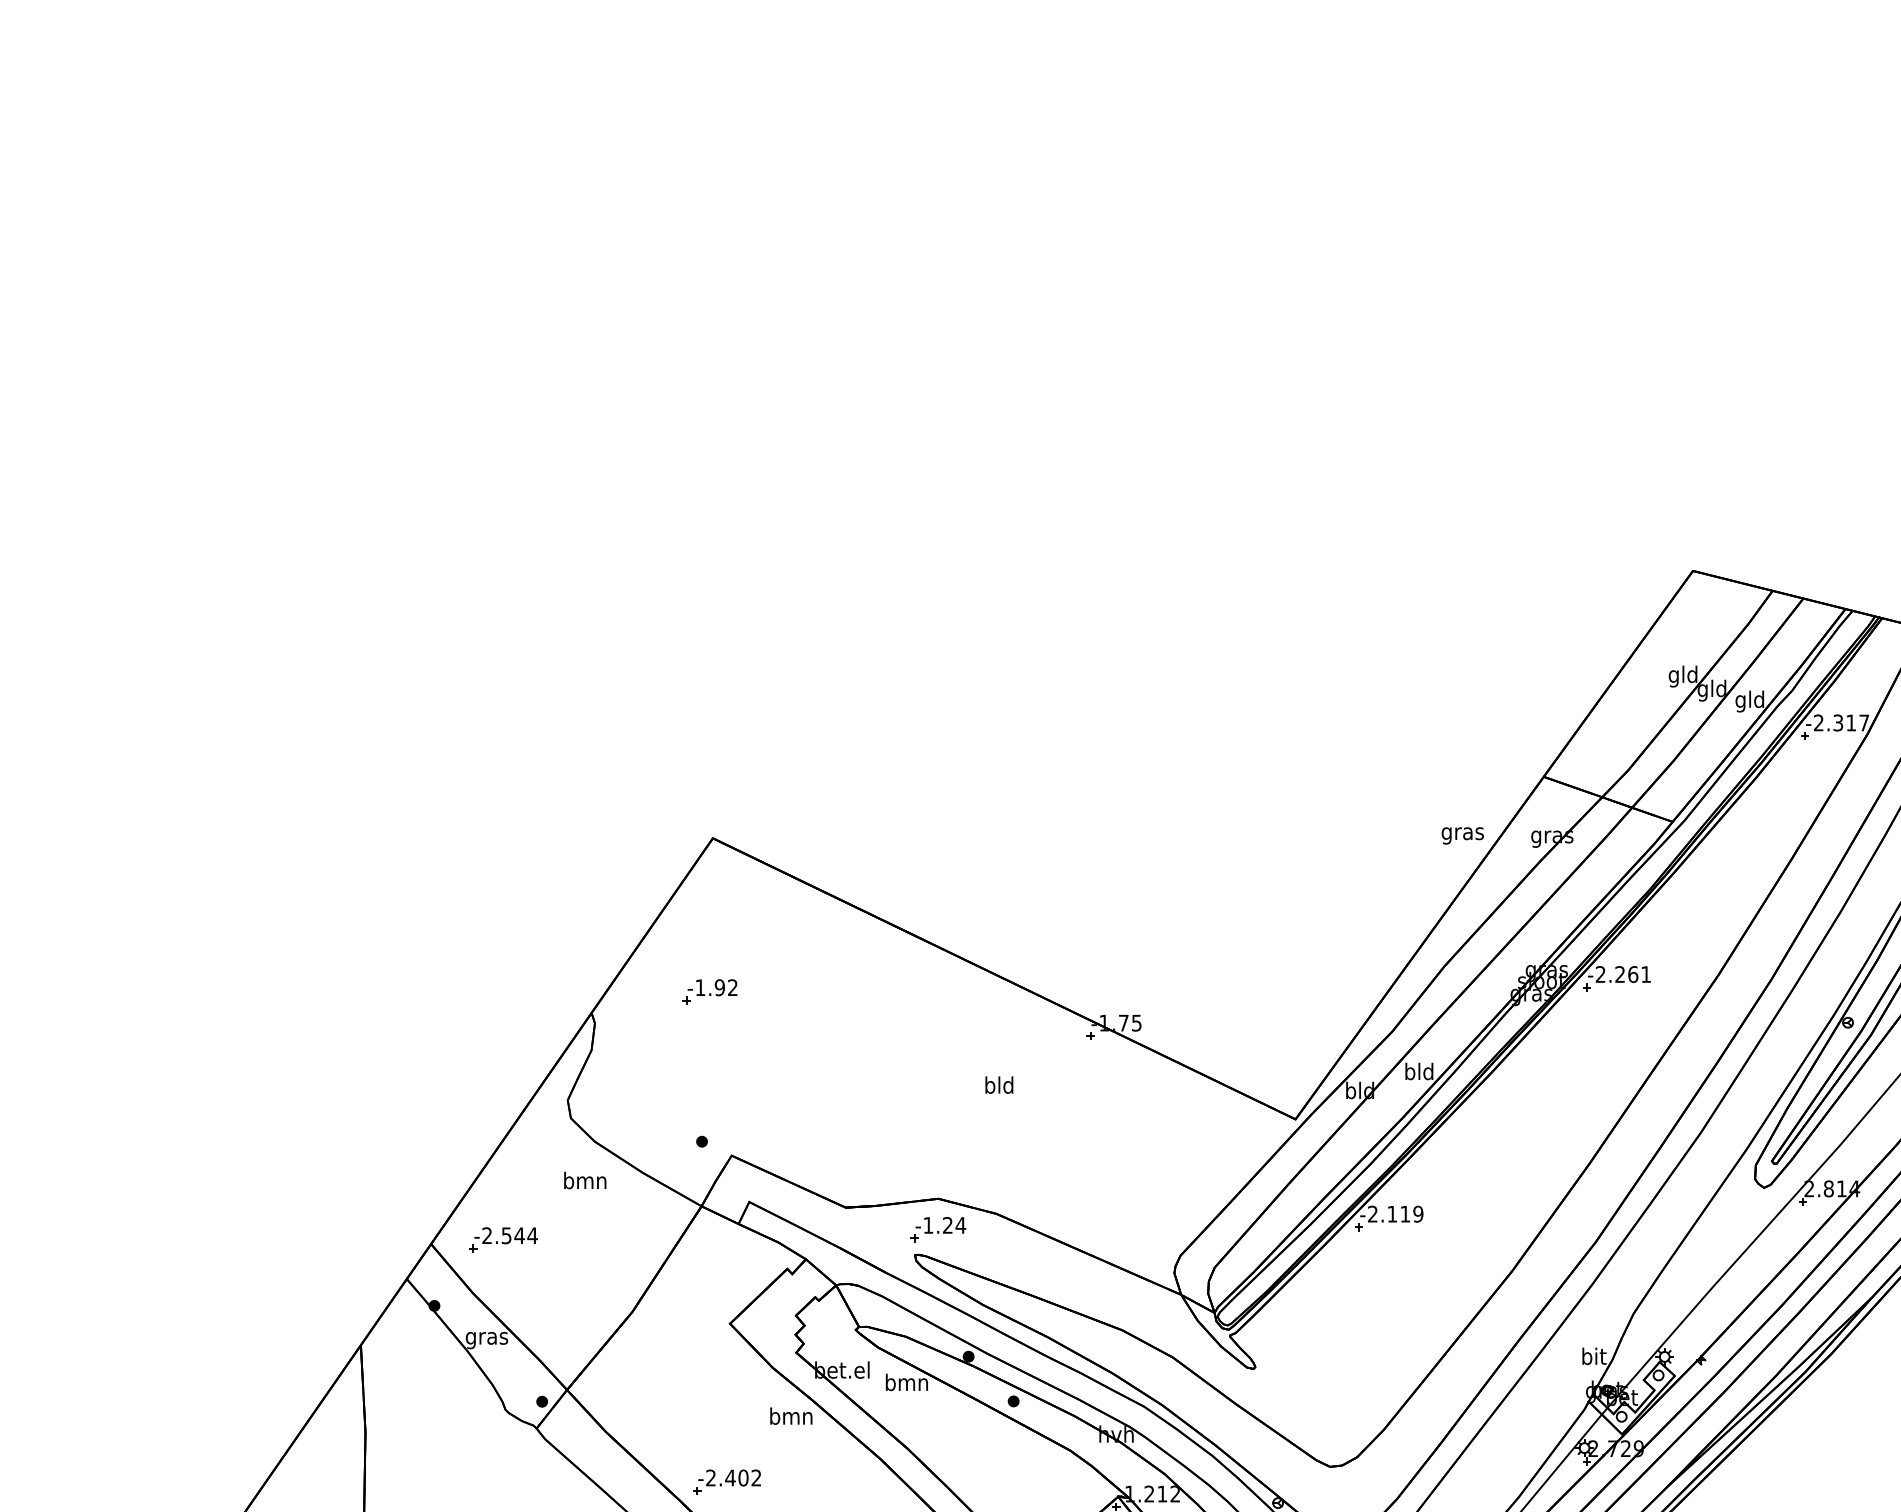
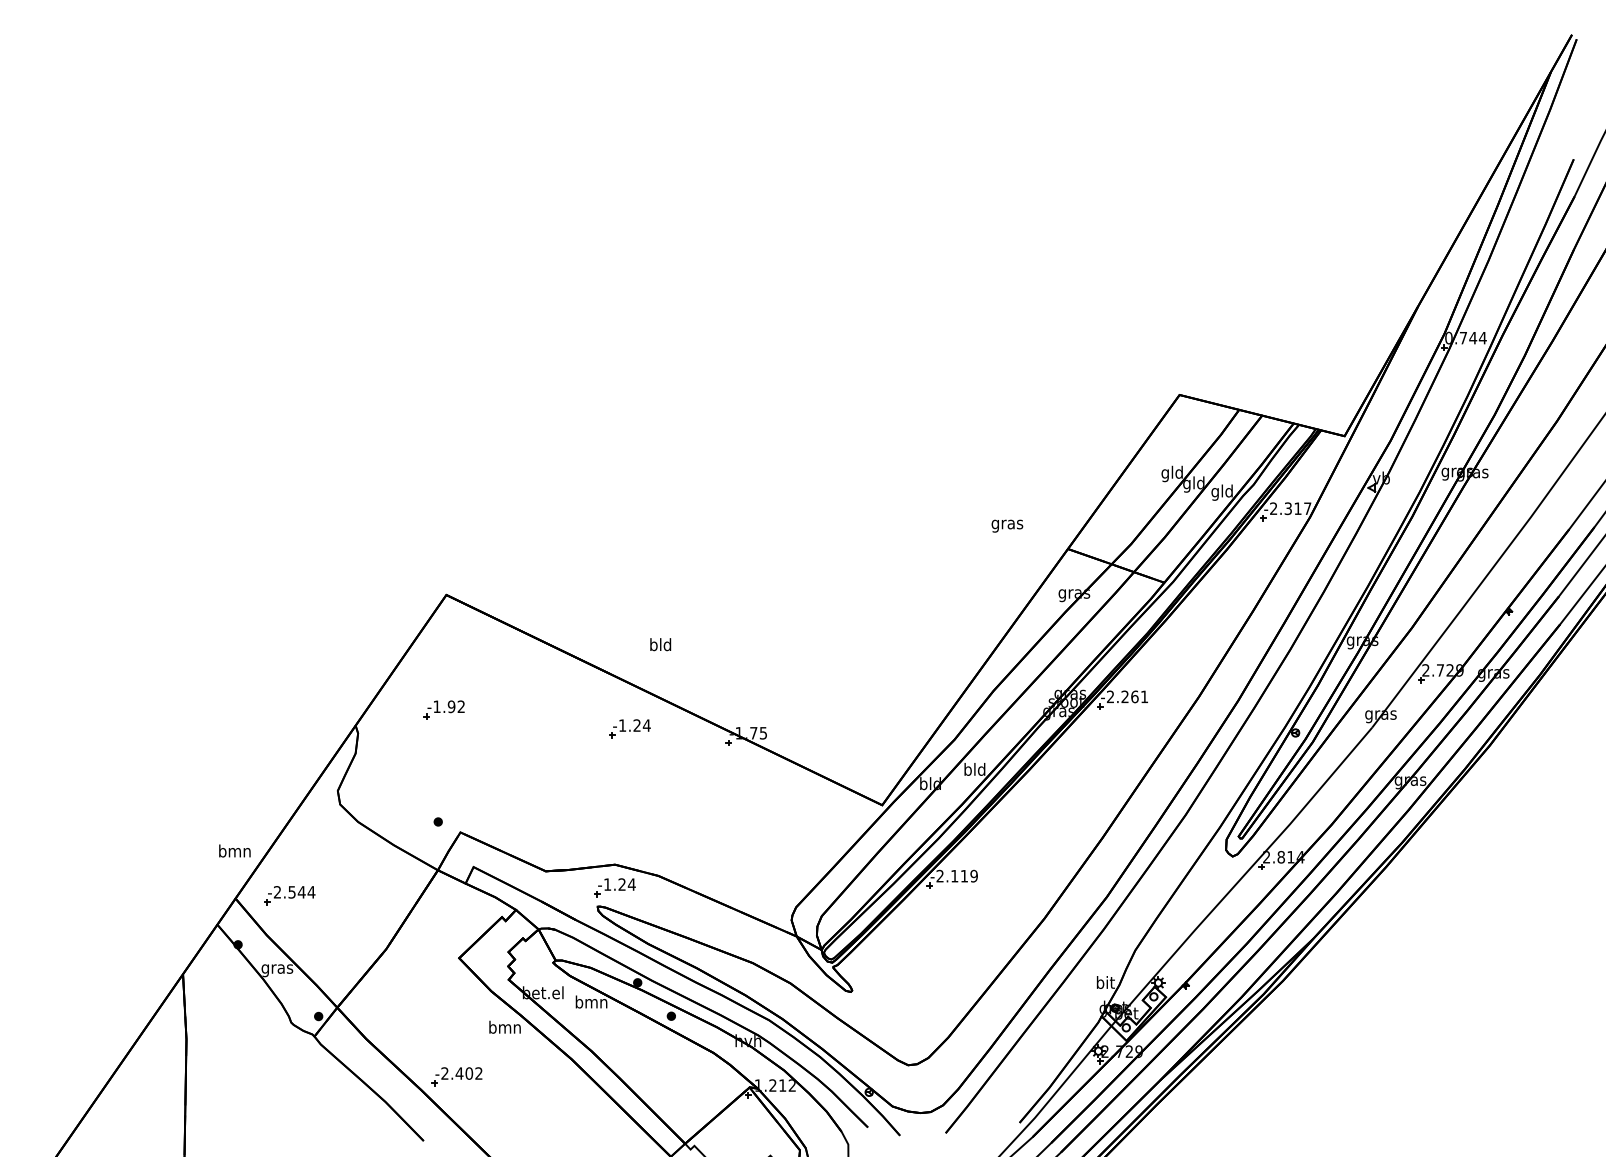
text: (1462, 834) -> (1007, 525), moved
part: (957, 1016) -> (629, 728), added
text: (999, 1084) -> (660, 644), moved
text: (584, 1179) -> (234, 850), moved

